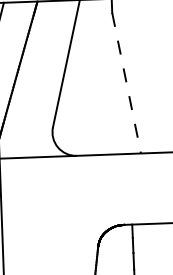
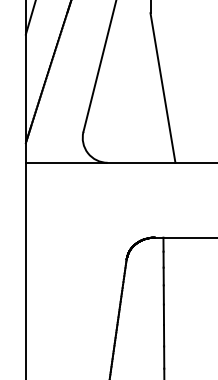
line: (126, 83) -> (162, 88), dashed -> solid

